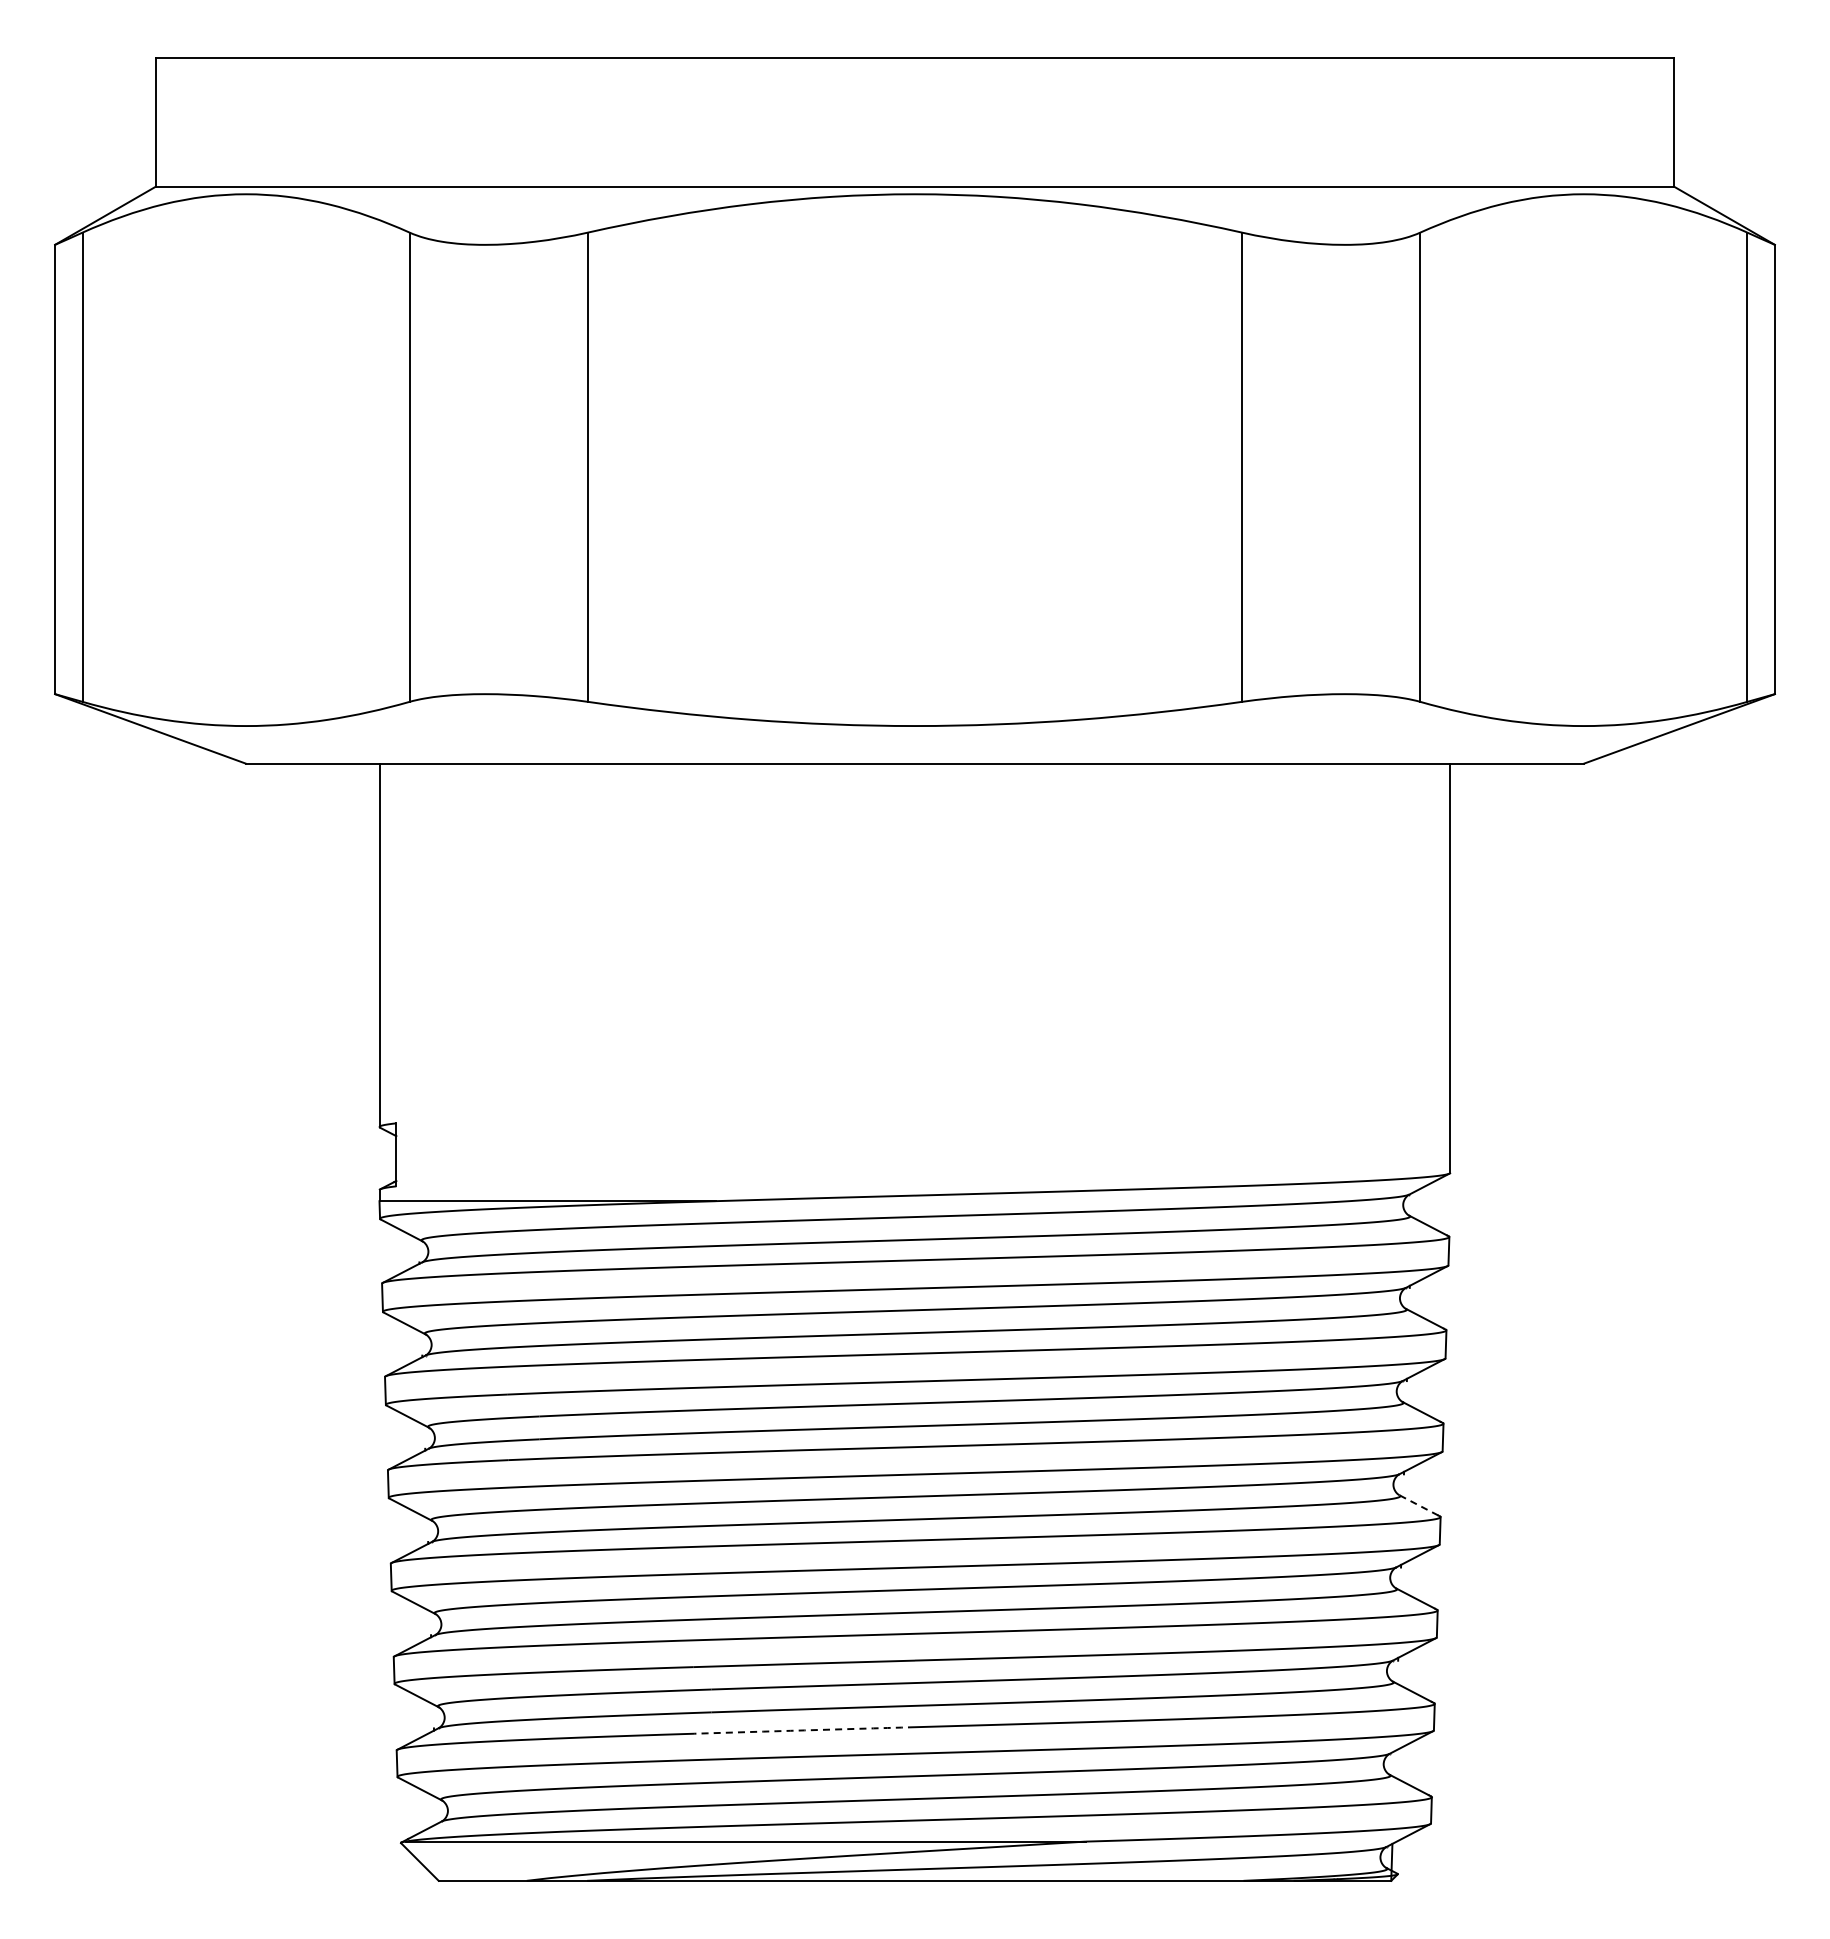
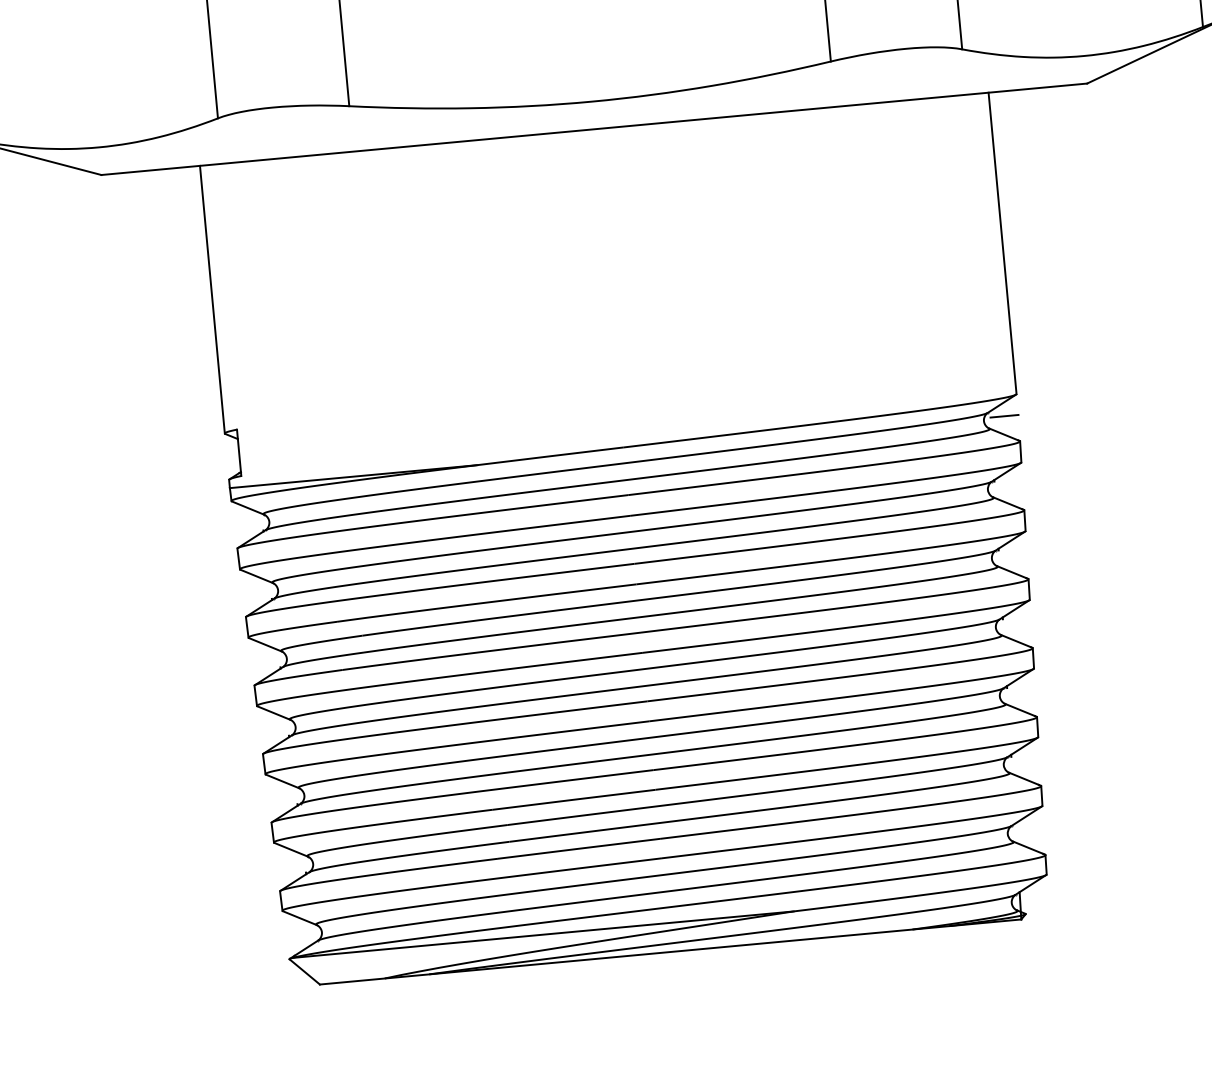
line: (1431, 1201) -> (1004, 416), added
line: (1418, 1505) -> (1015, 641), dashed -> solid
arc: (804, 1730) -> (578, 848), dashed -> solid

